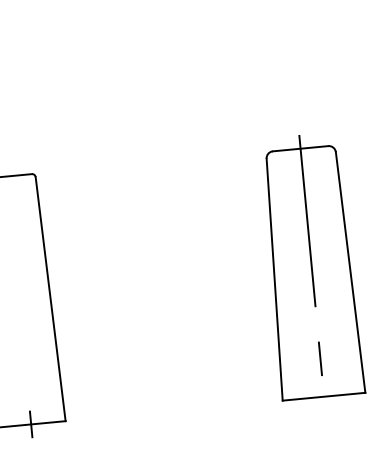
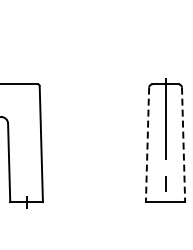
line: (350, 273) -> (183, 145), solid -> dashed
line: (274, 281) -> (147, 145), solid -> dashed

